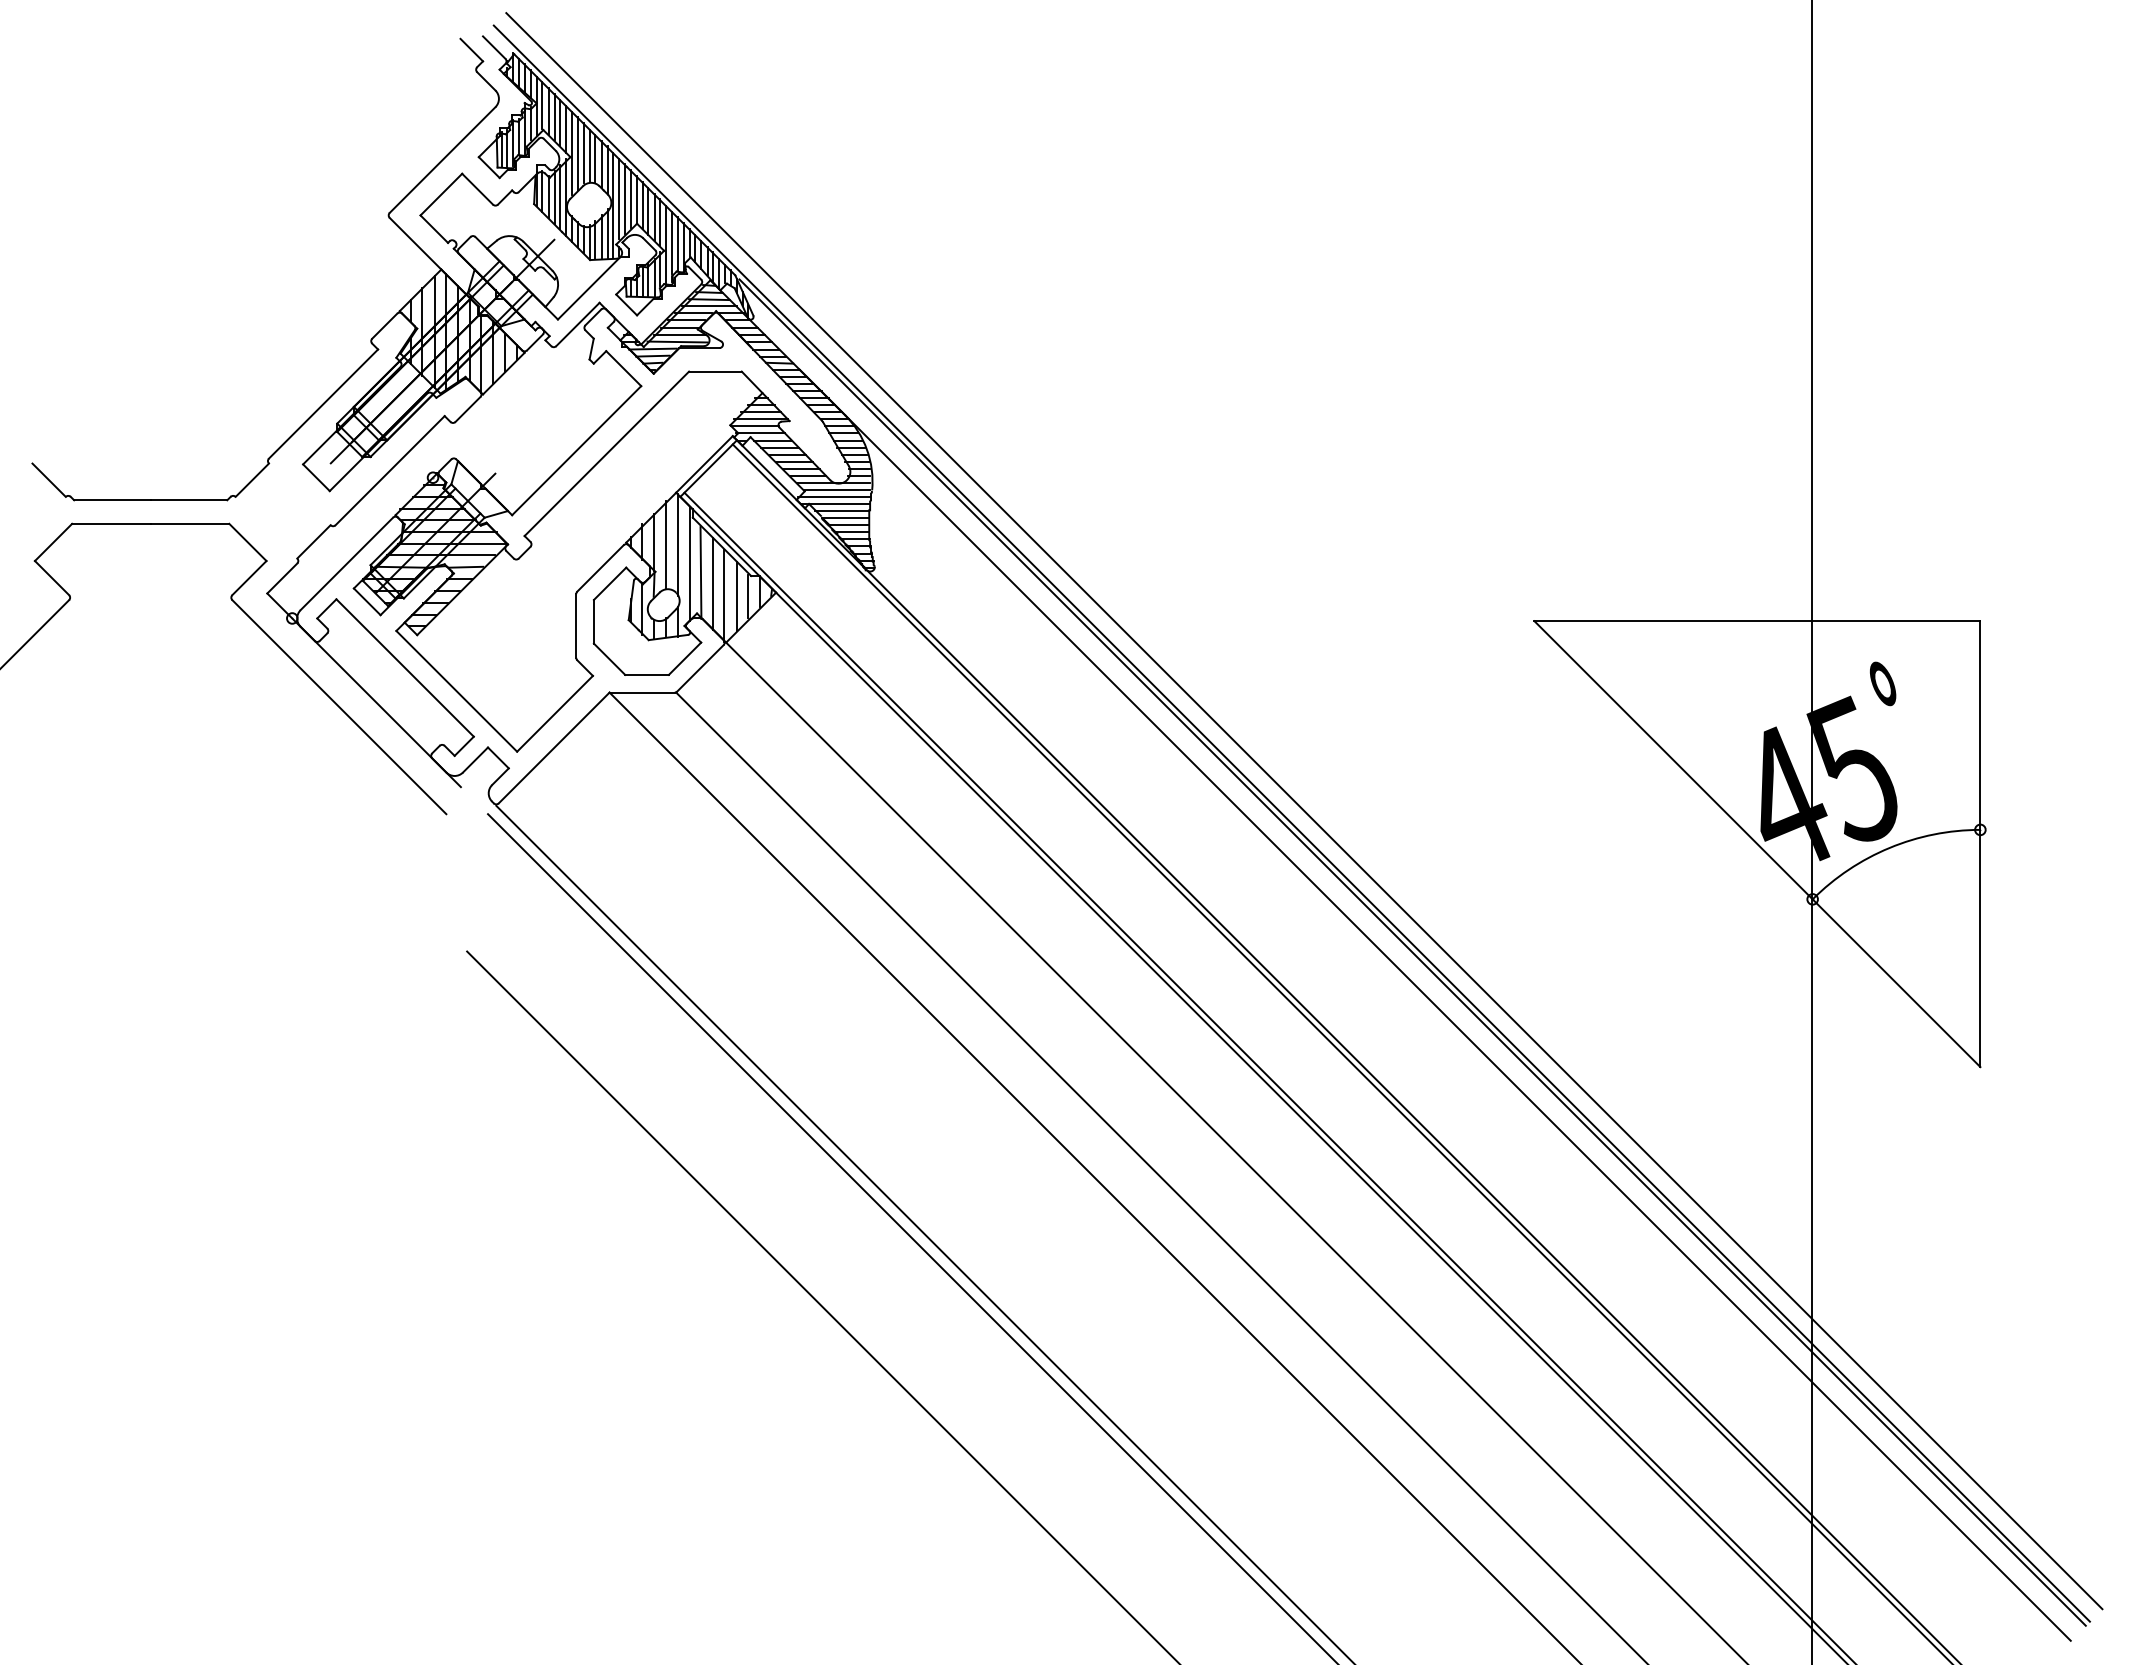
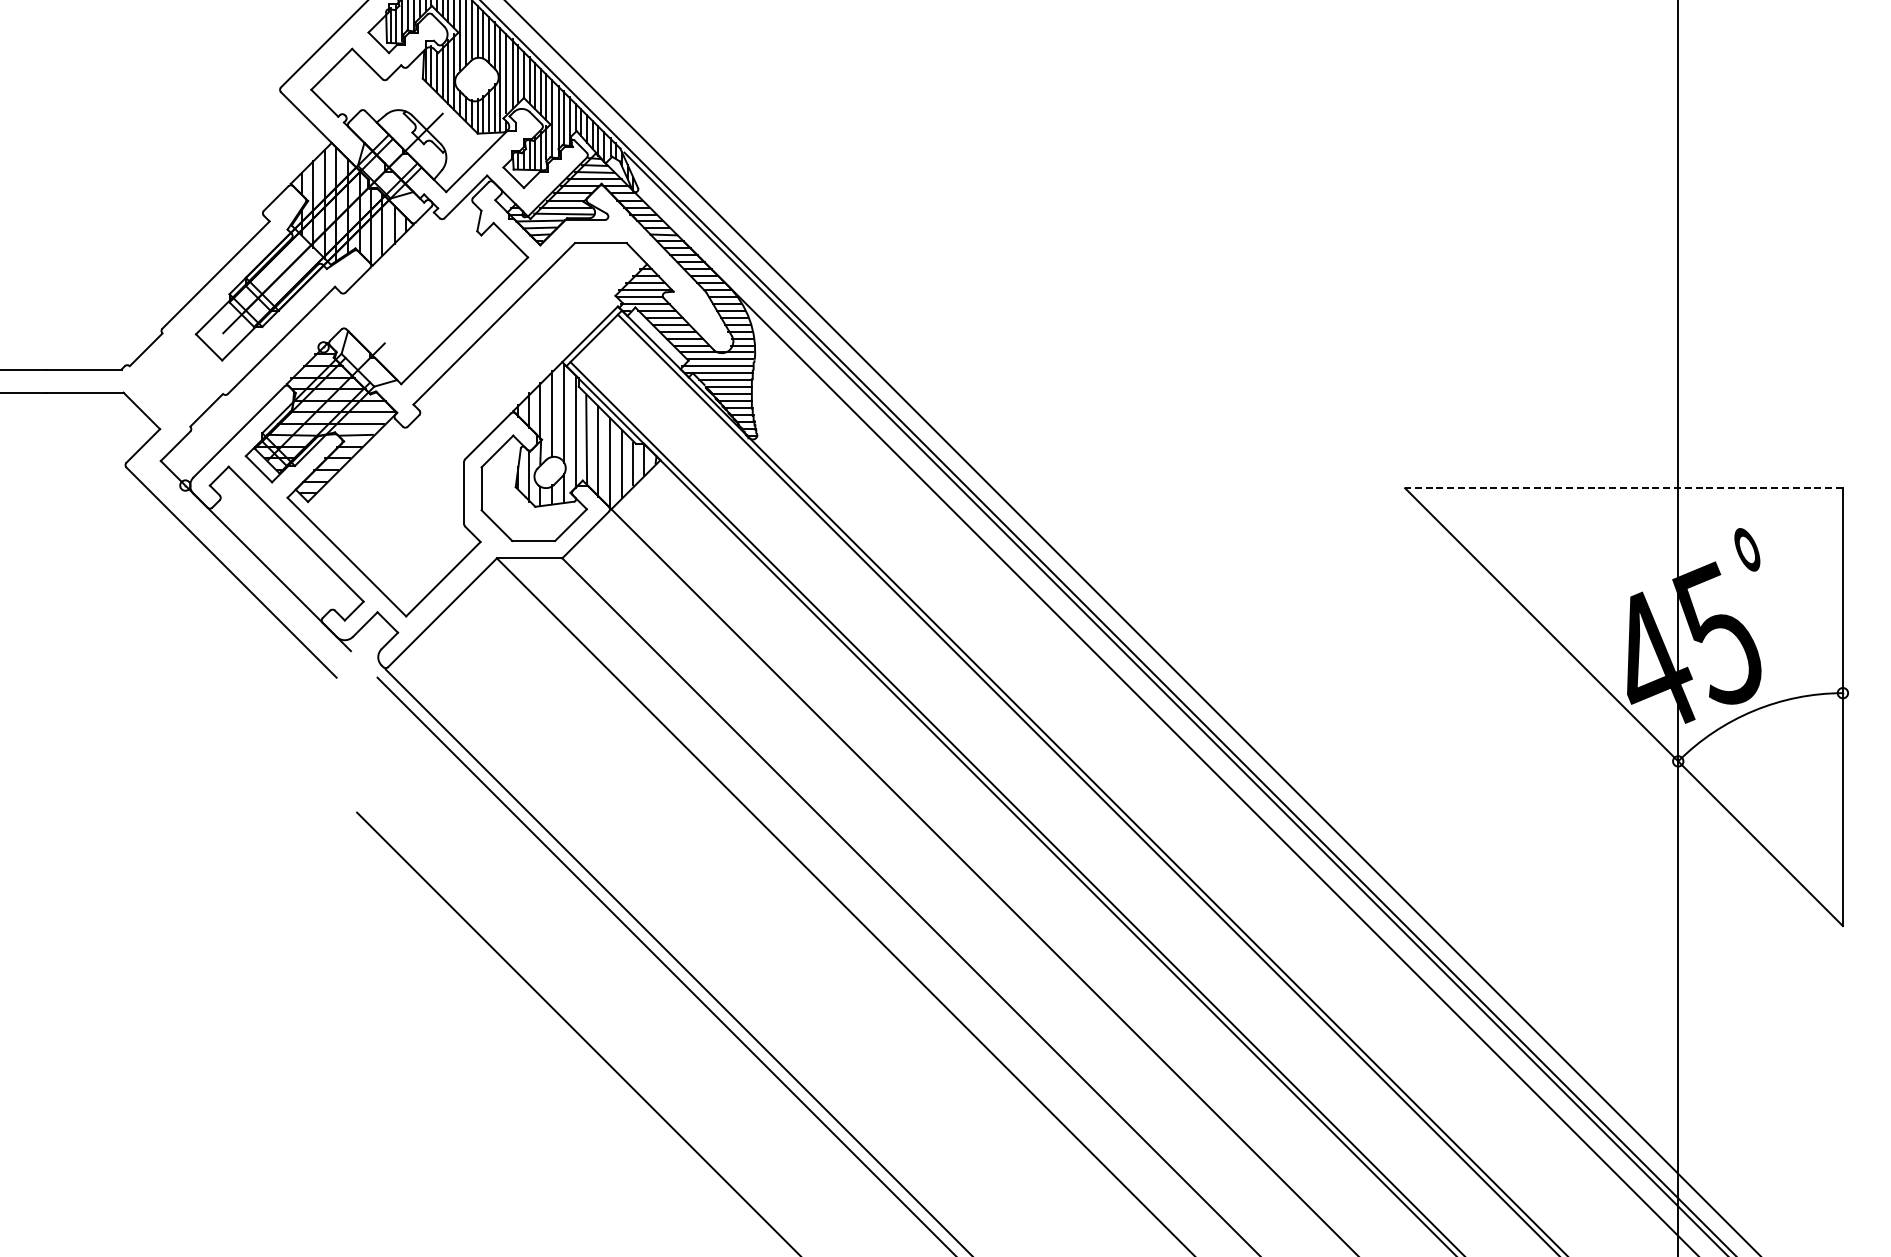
line: (1757, 621) -> (1624, 488), solid -> dashed

